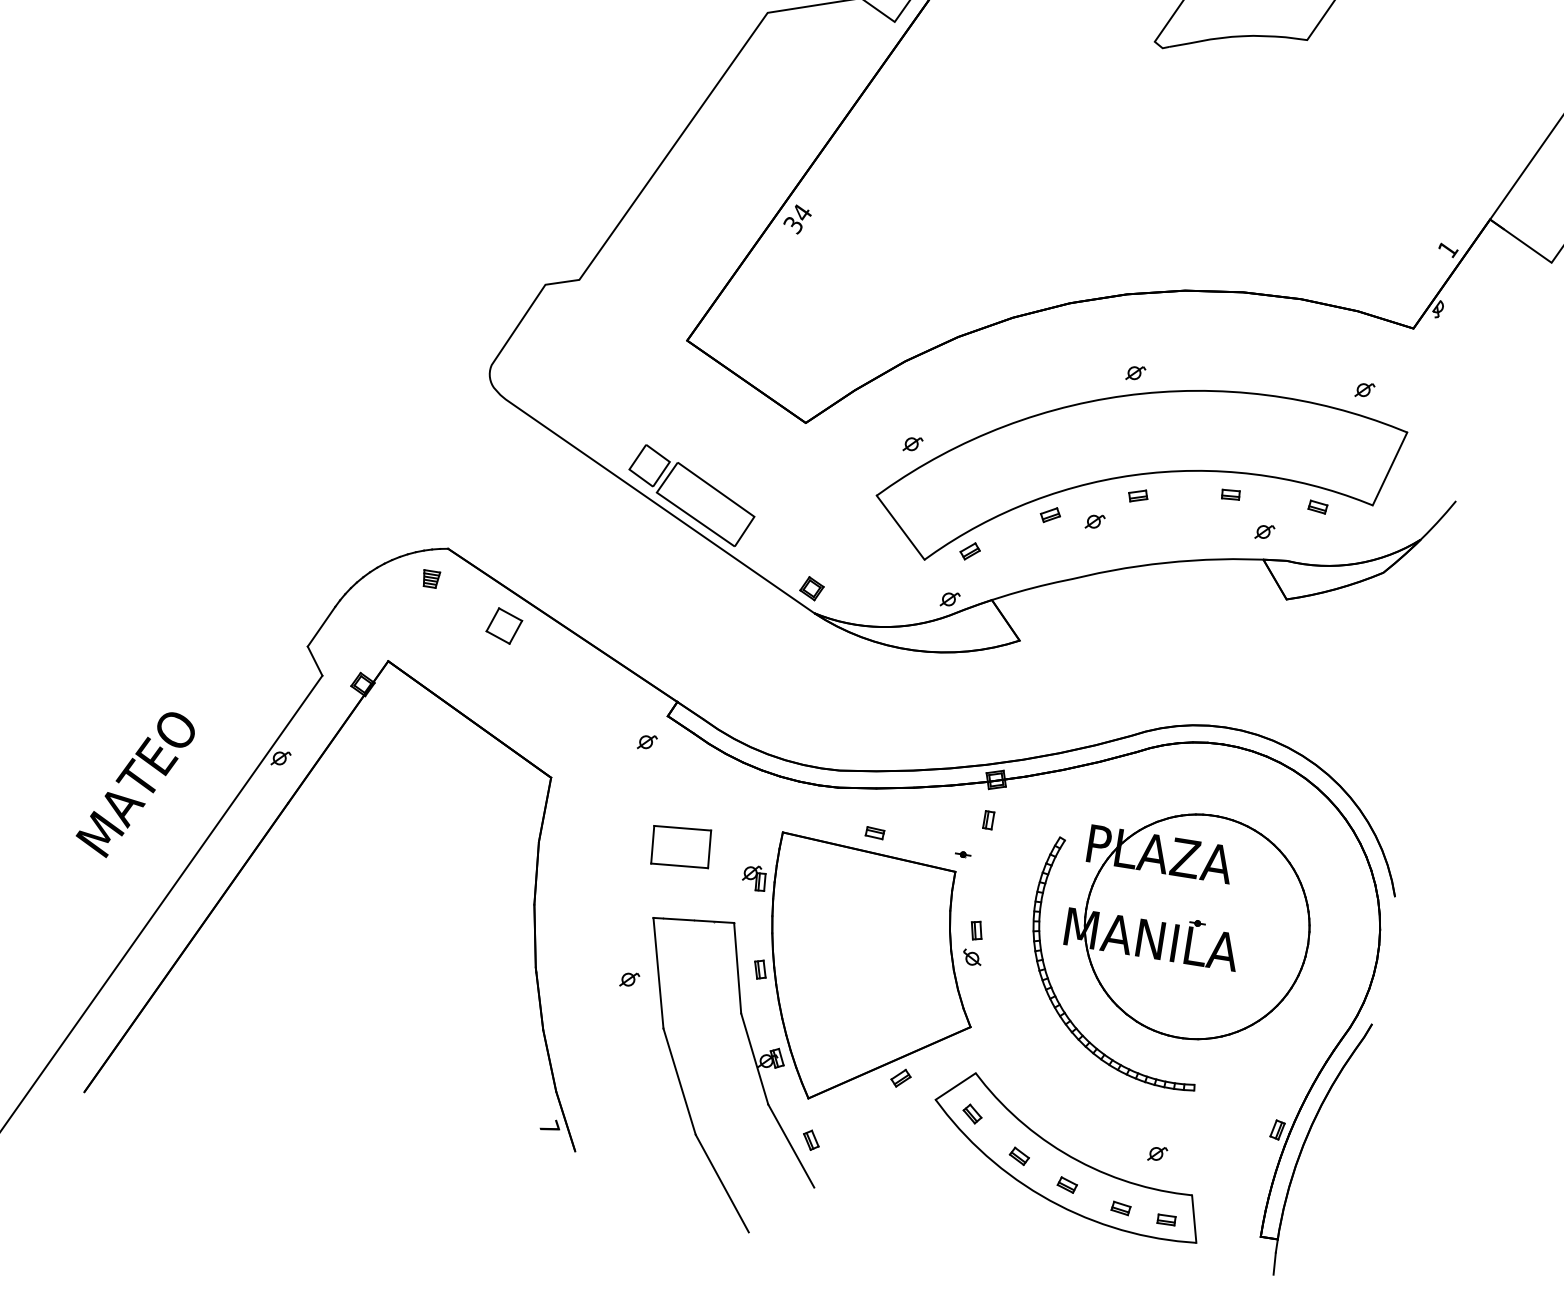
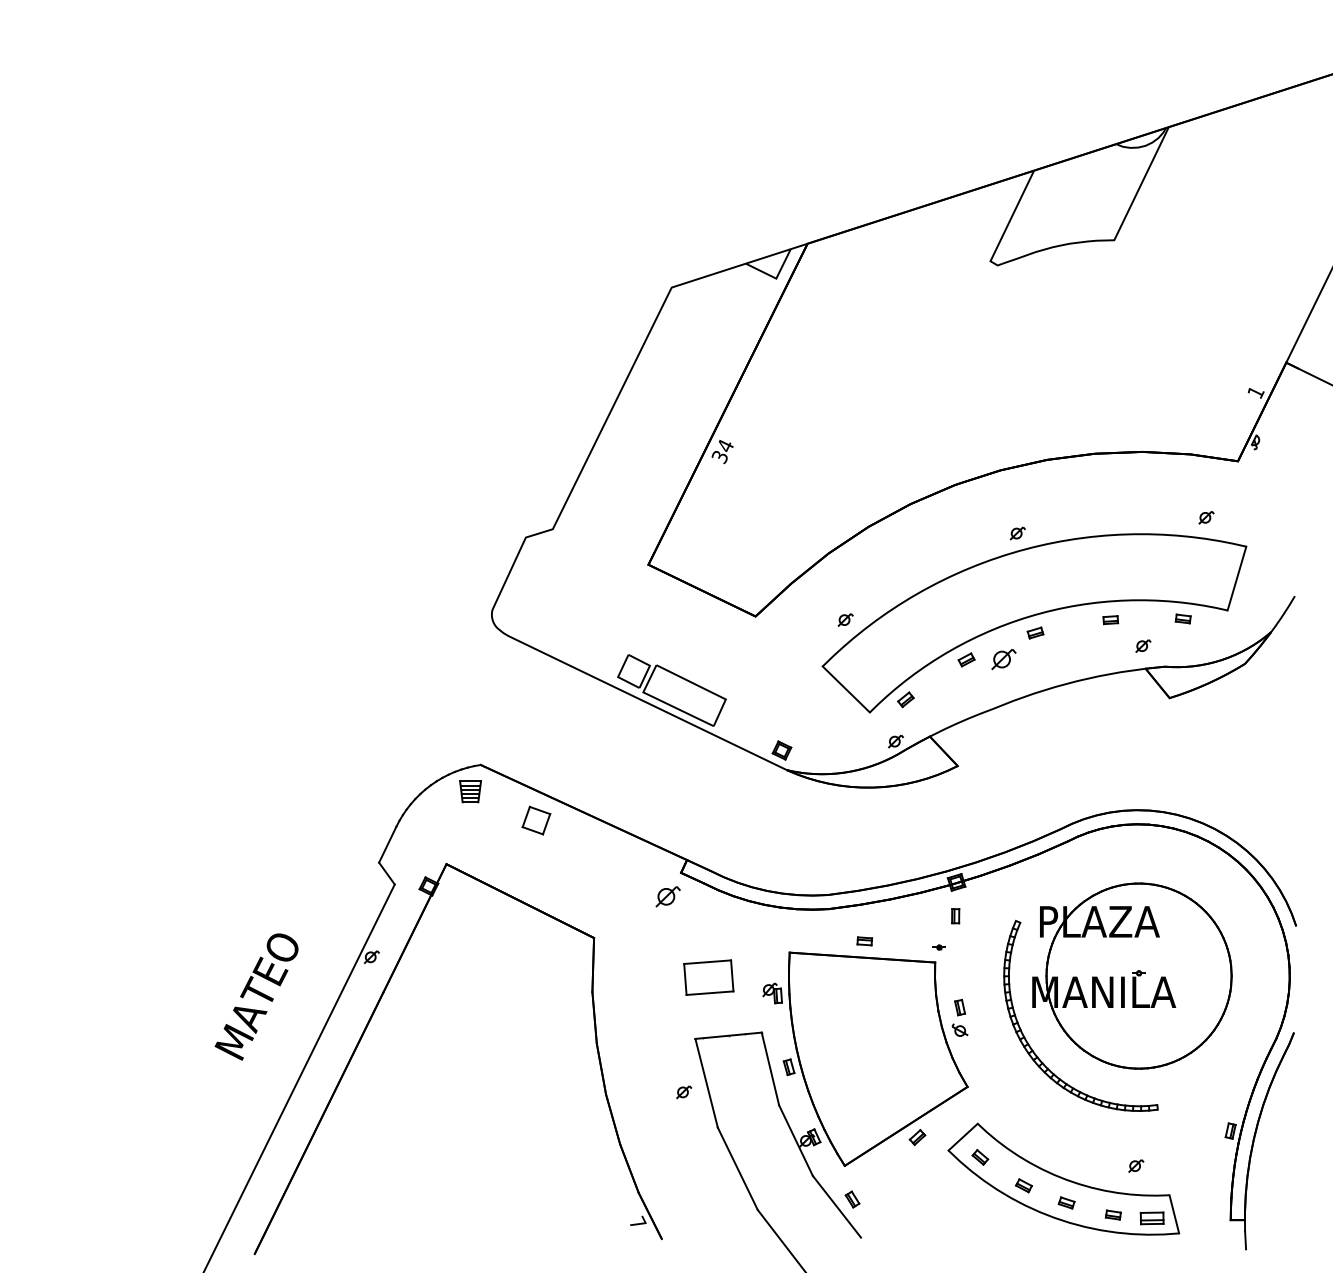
part: (1094, 521) -> (1003, 659), size x1.6
part: (430, 578) -> (470, 791), size x1.6
part: (647, 741) -> (667, 896), size x1.6
part: (1166, 1219) -> (1151, 1218), size x1.6

